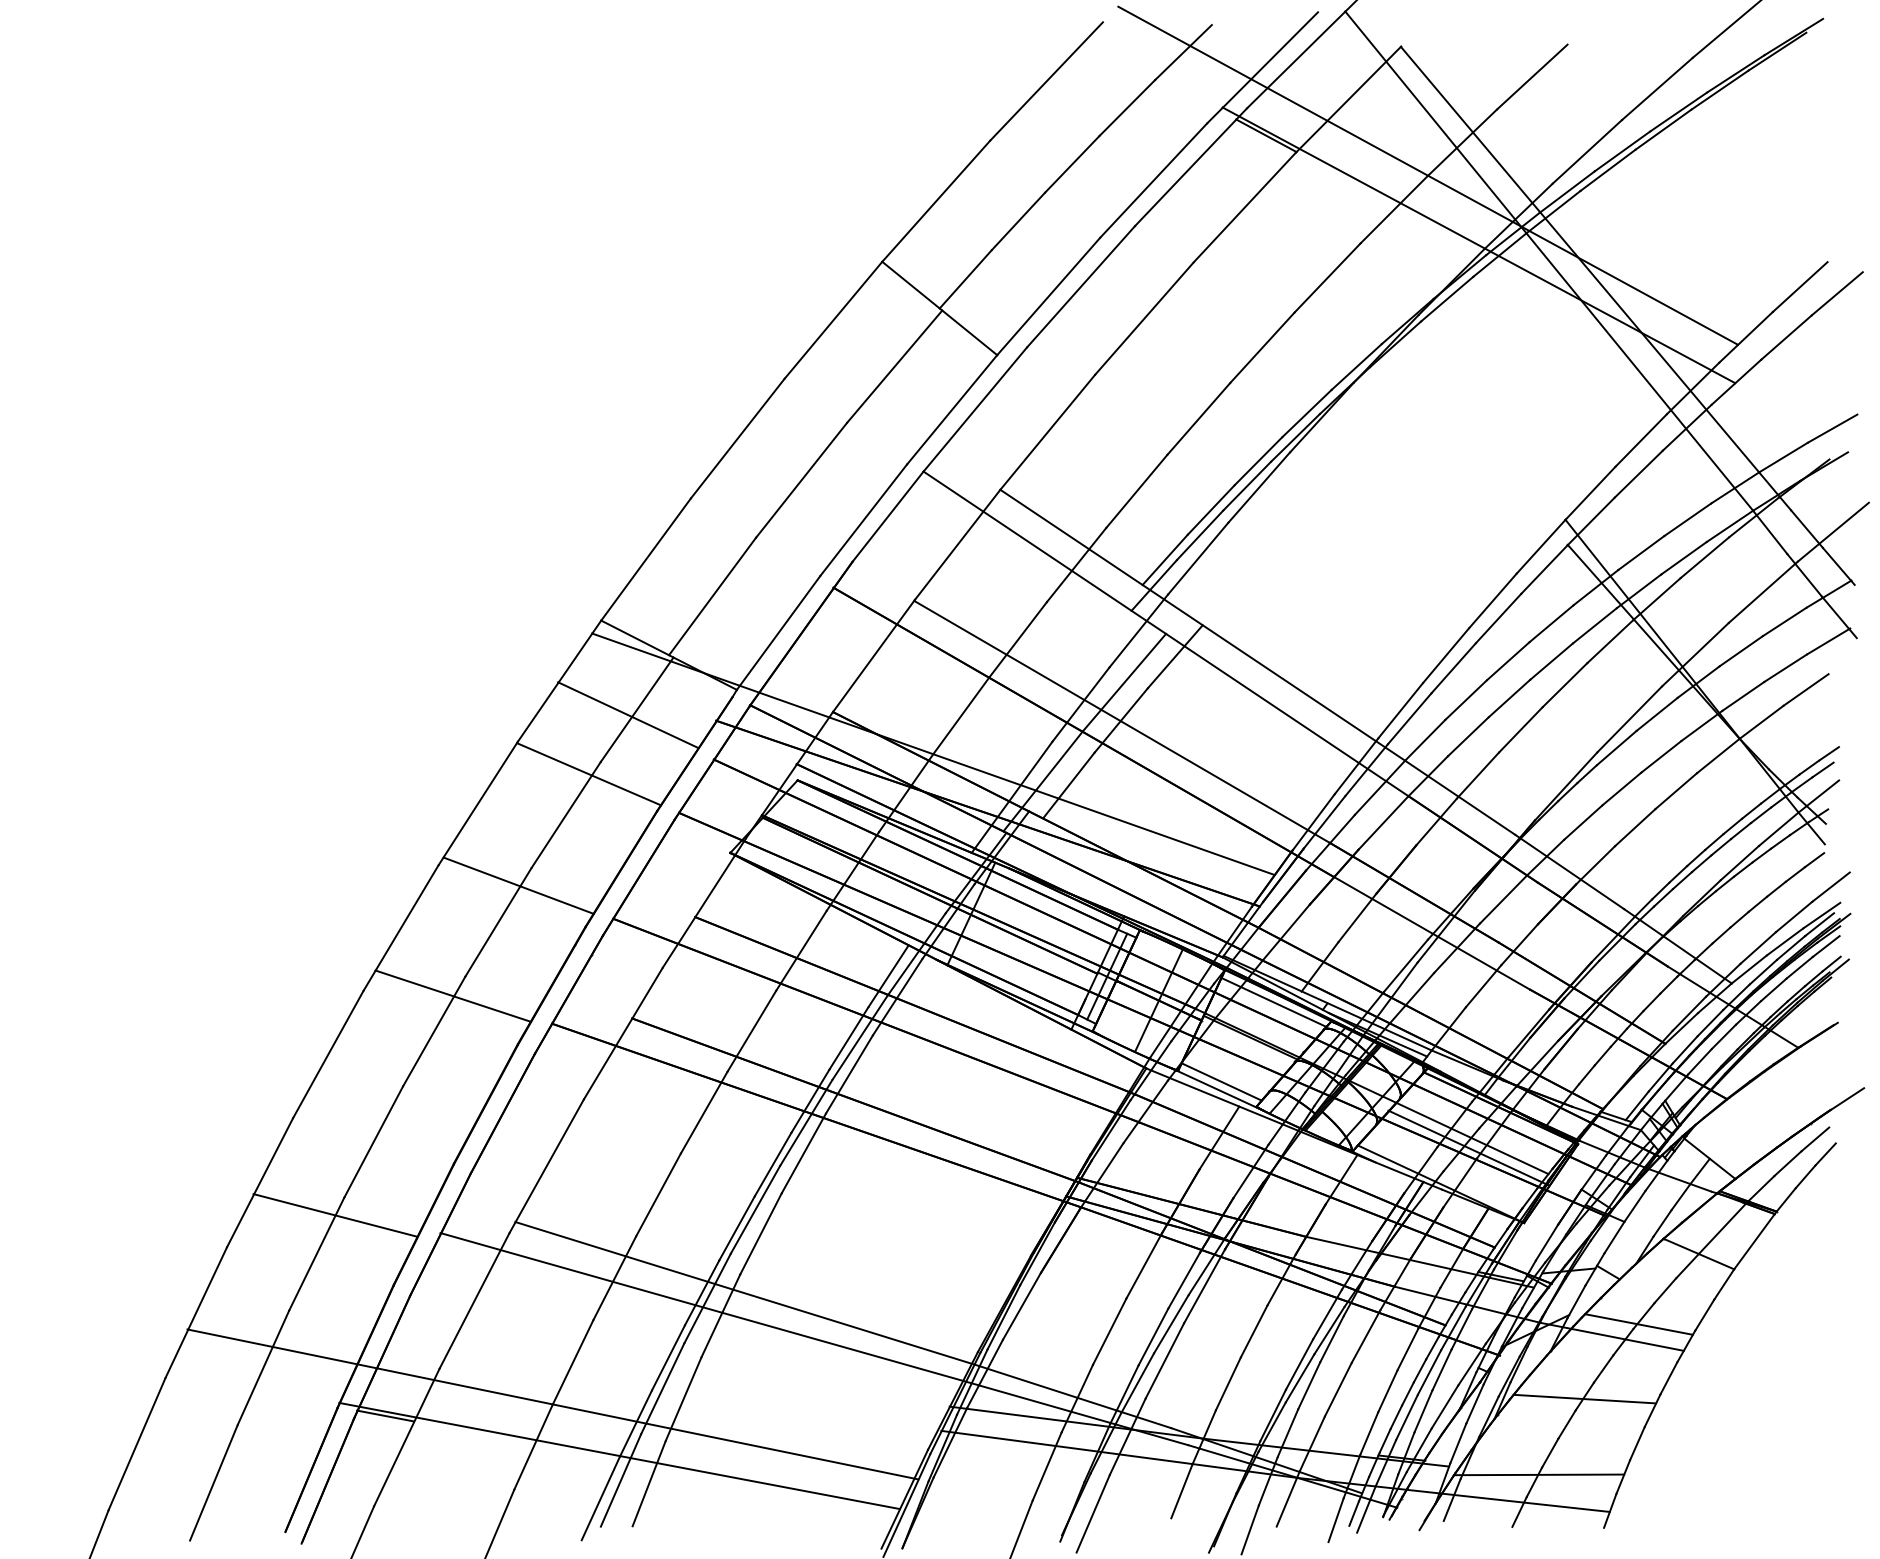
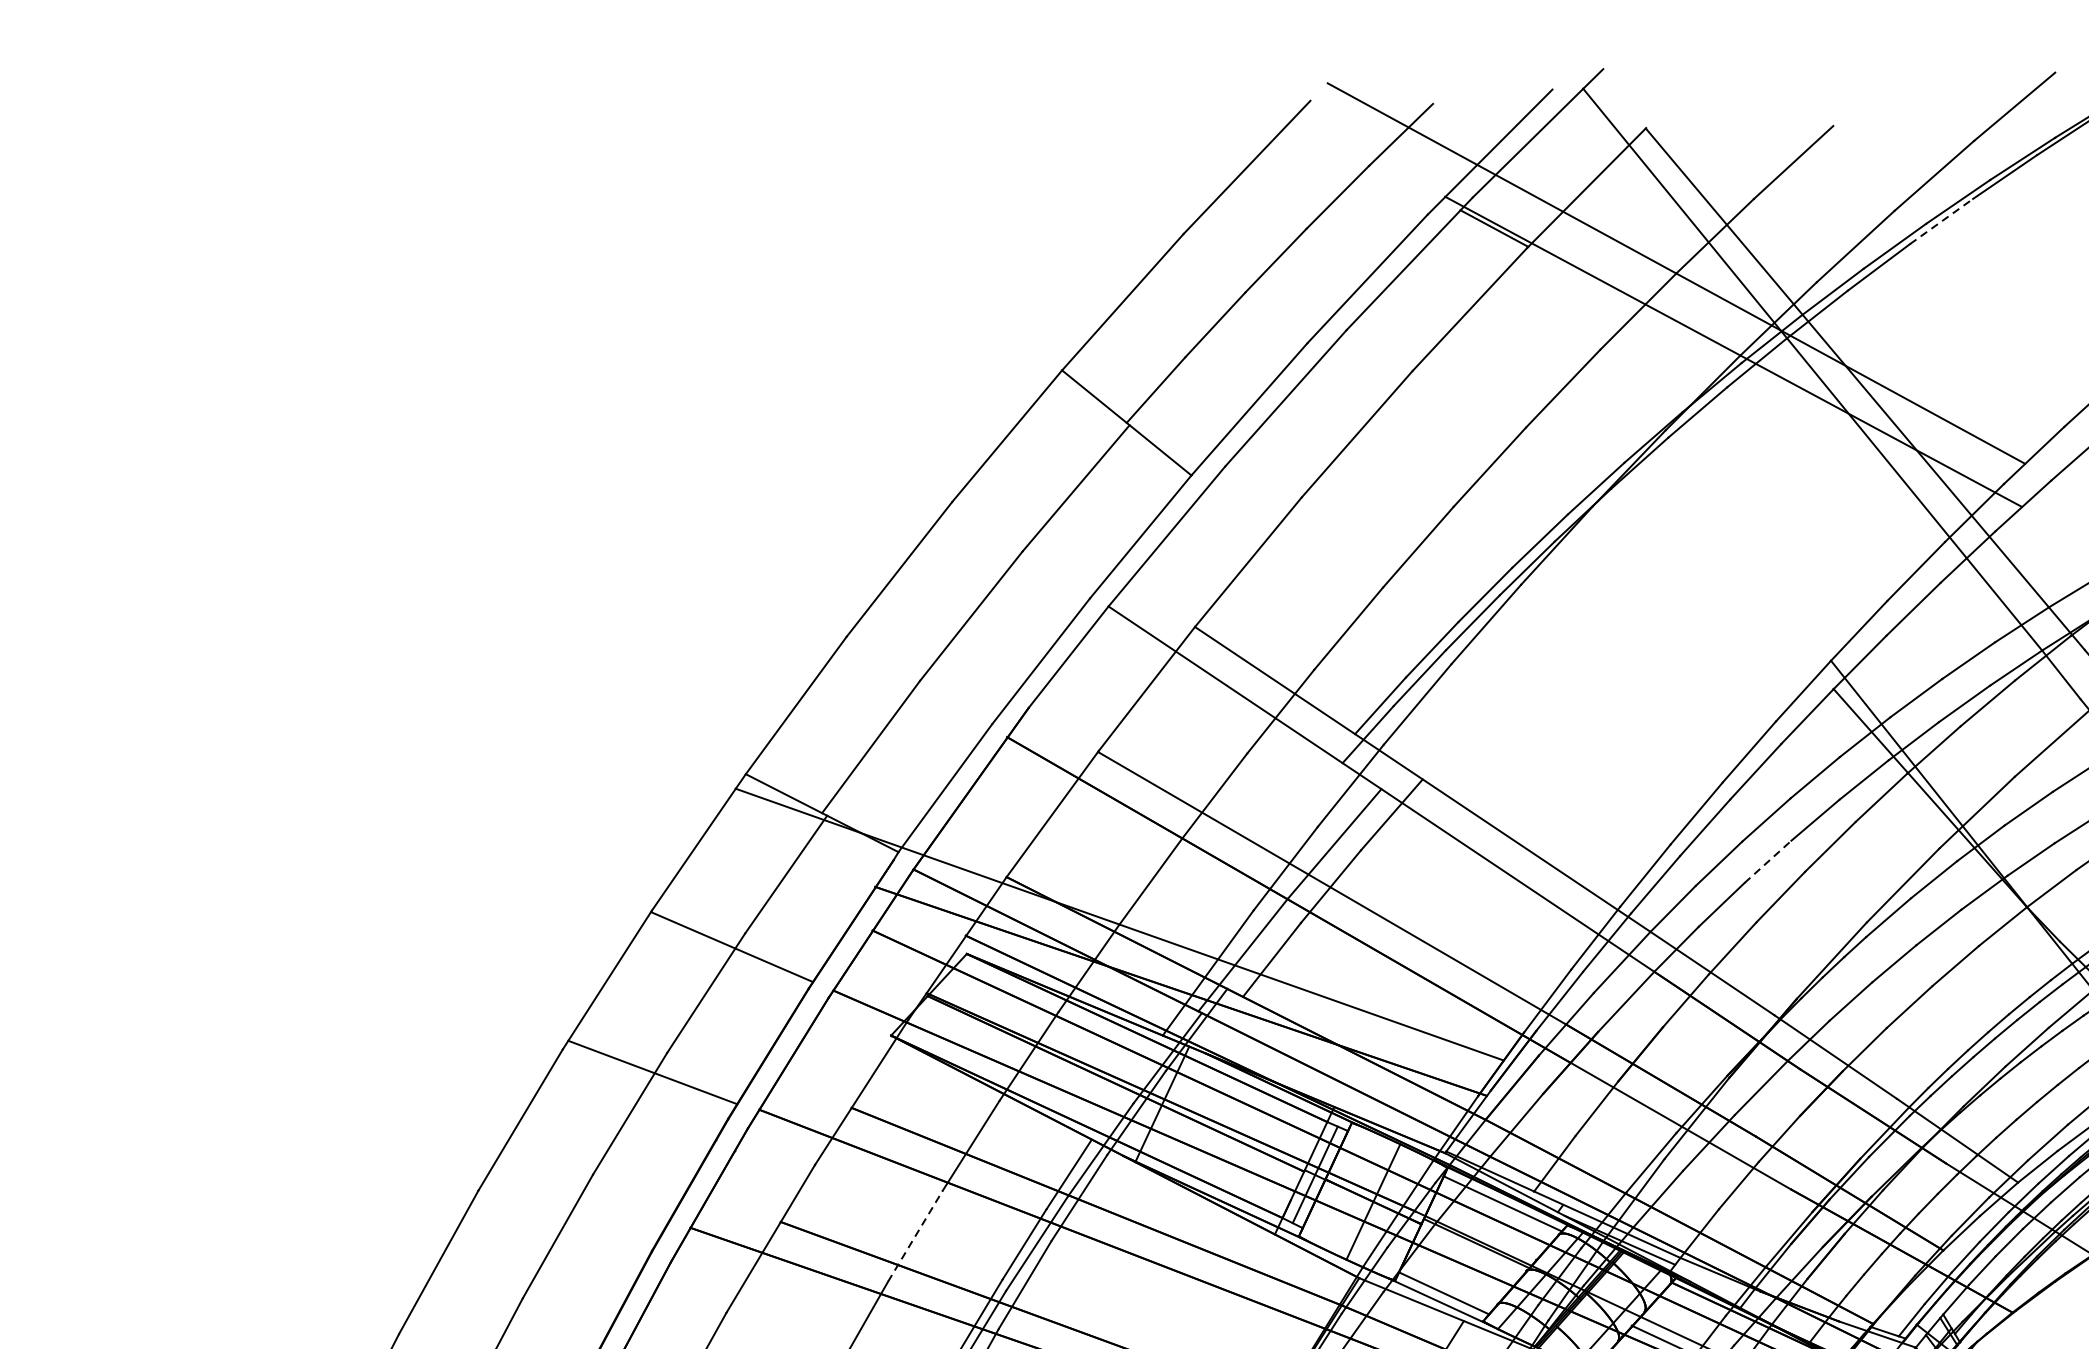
line: (1664, 129) -> (1942, 221), solid -> dashed
line: (1509, 698) -> (1767, 861), solid -> dashed
line: (628, 715) -> (776, 880), removed
line: (452, 995) -> (578, 1196), removed
line: (752, 1030) -> (916, 1235), solid -> dashed

